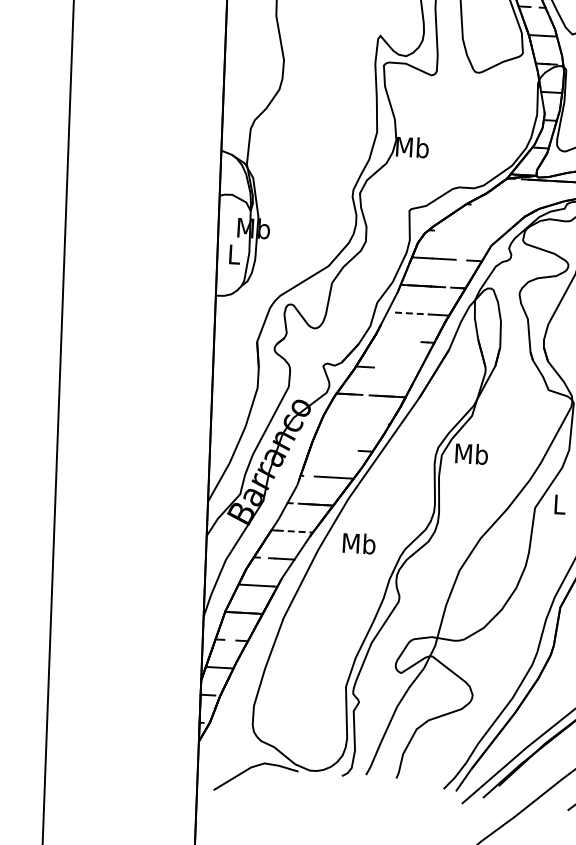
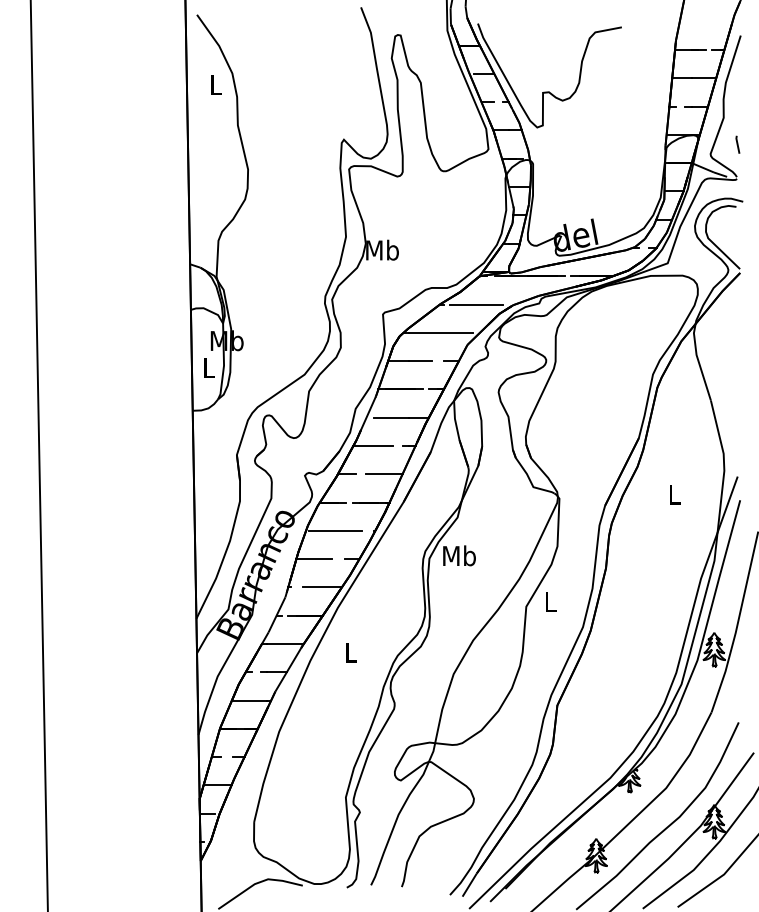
line: (502, 206) -> (476, 304), added
line: (465, 231) -> (440, 332), added
line: (413, 313) -> (392, 417), dashed -> solid
line: (392, 340) -> (373, 445), added
line: (401, 369) -> (383, 474), added
line: (350, 422) -> (335, 530), added
line: (327, 449) -> (313, 559), added
line: (294, 531) -> (285, 643), dashed -> solid
text: (358, 543) -> (350, 652), Mb -> L

